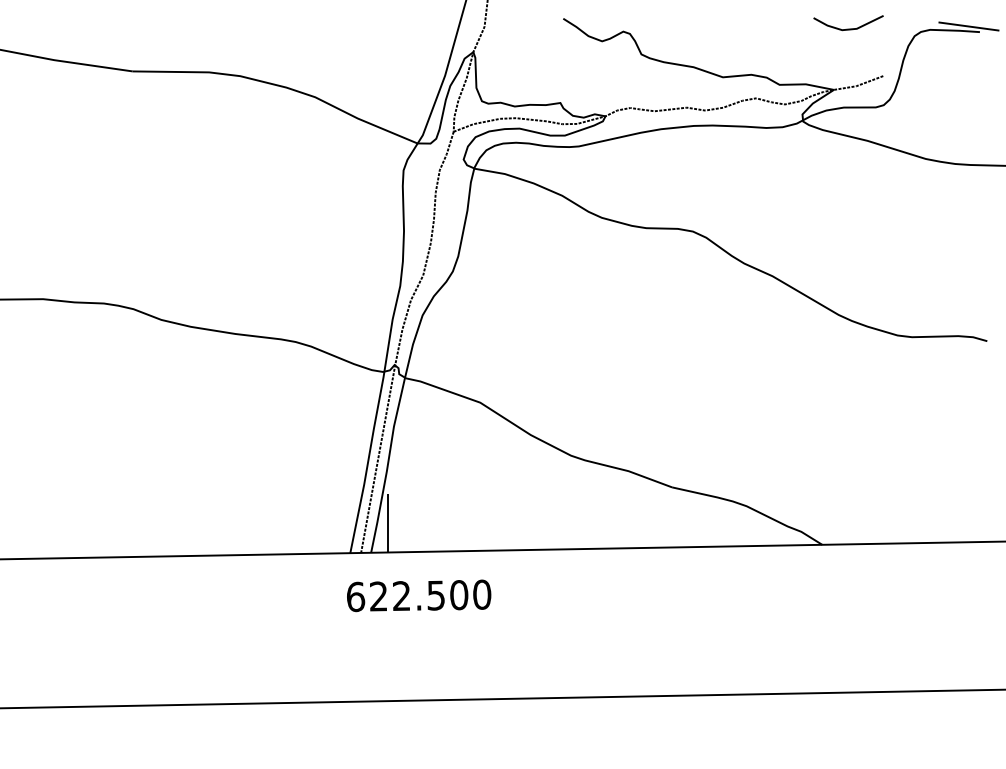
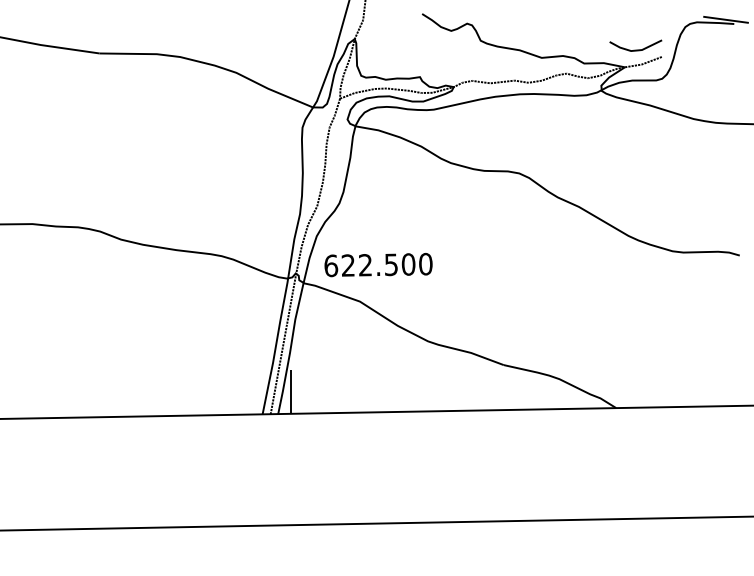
line: (848, 28) -> (635, 49), moved
text: (419, 595) -> (378, 264), moved

